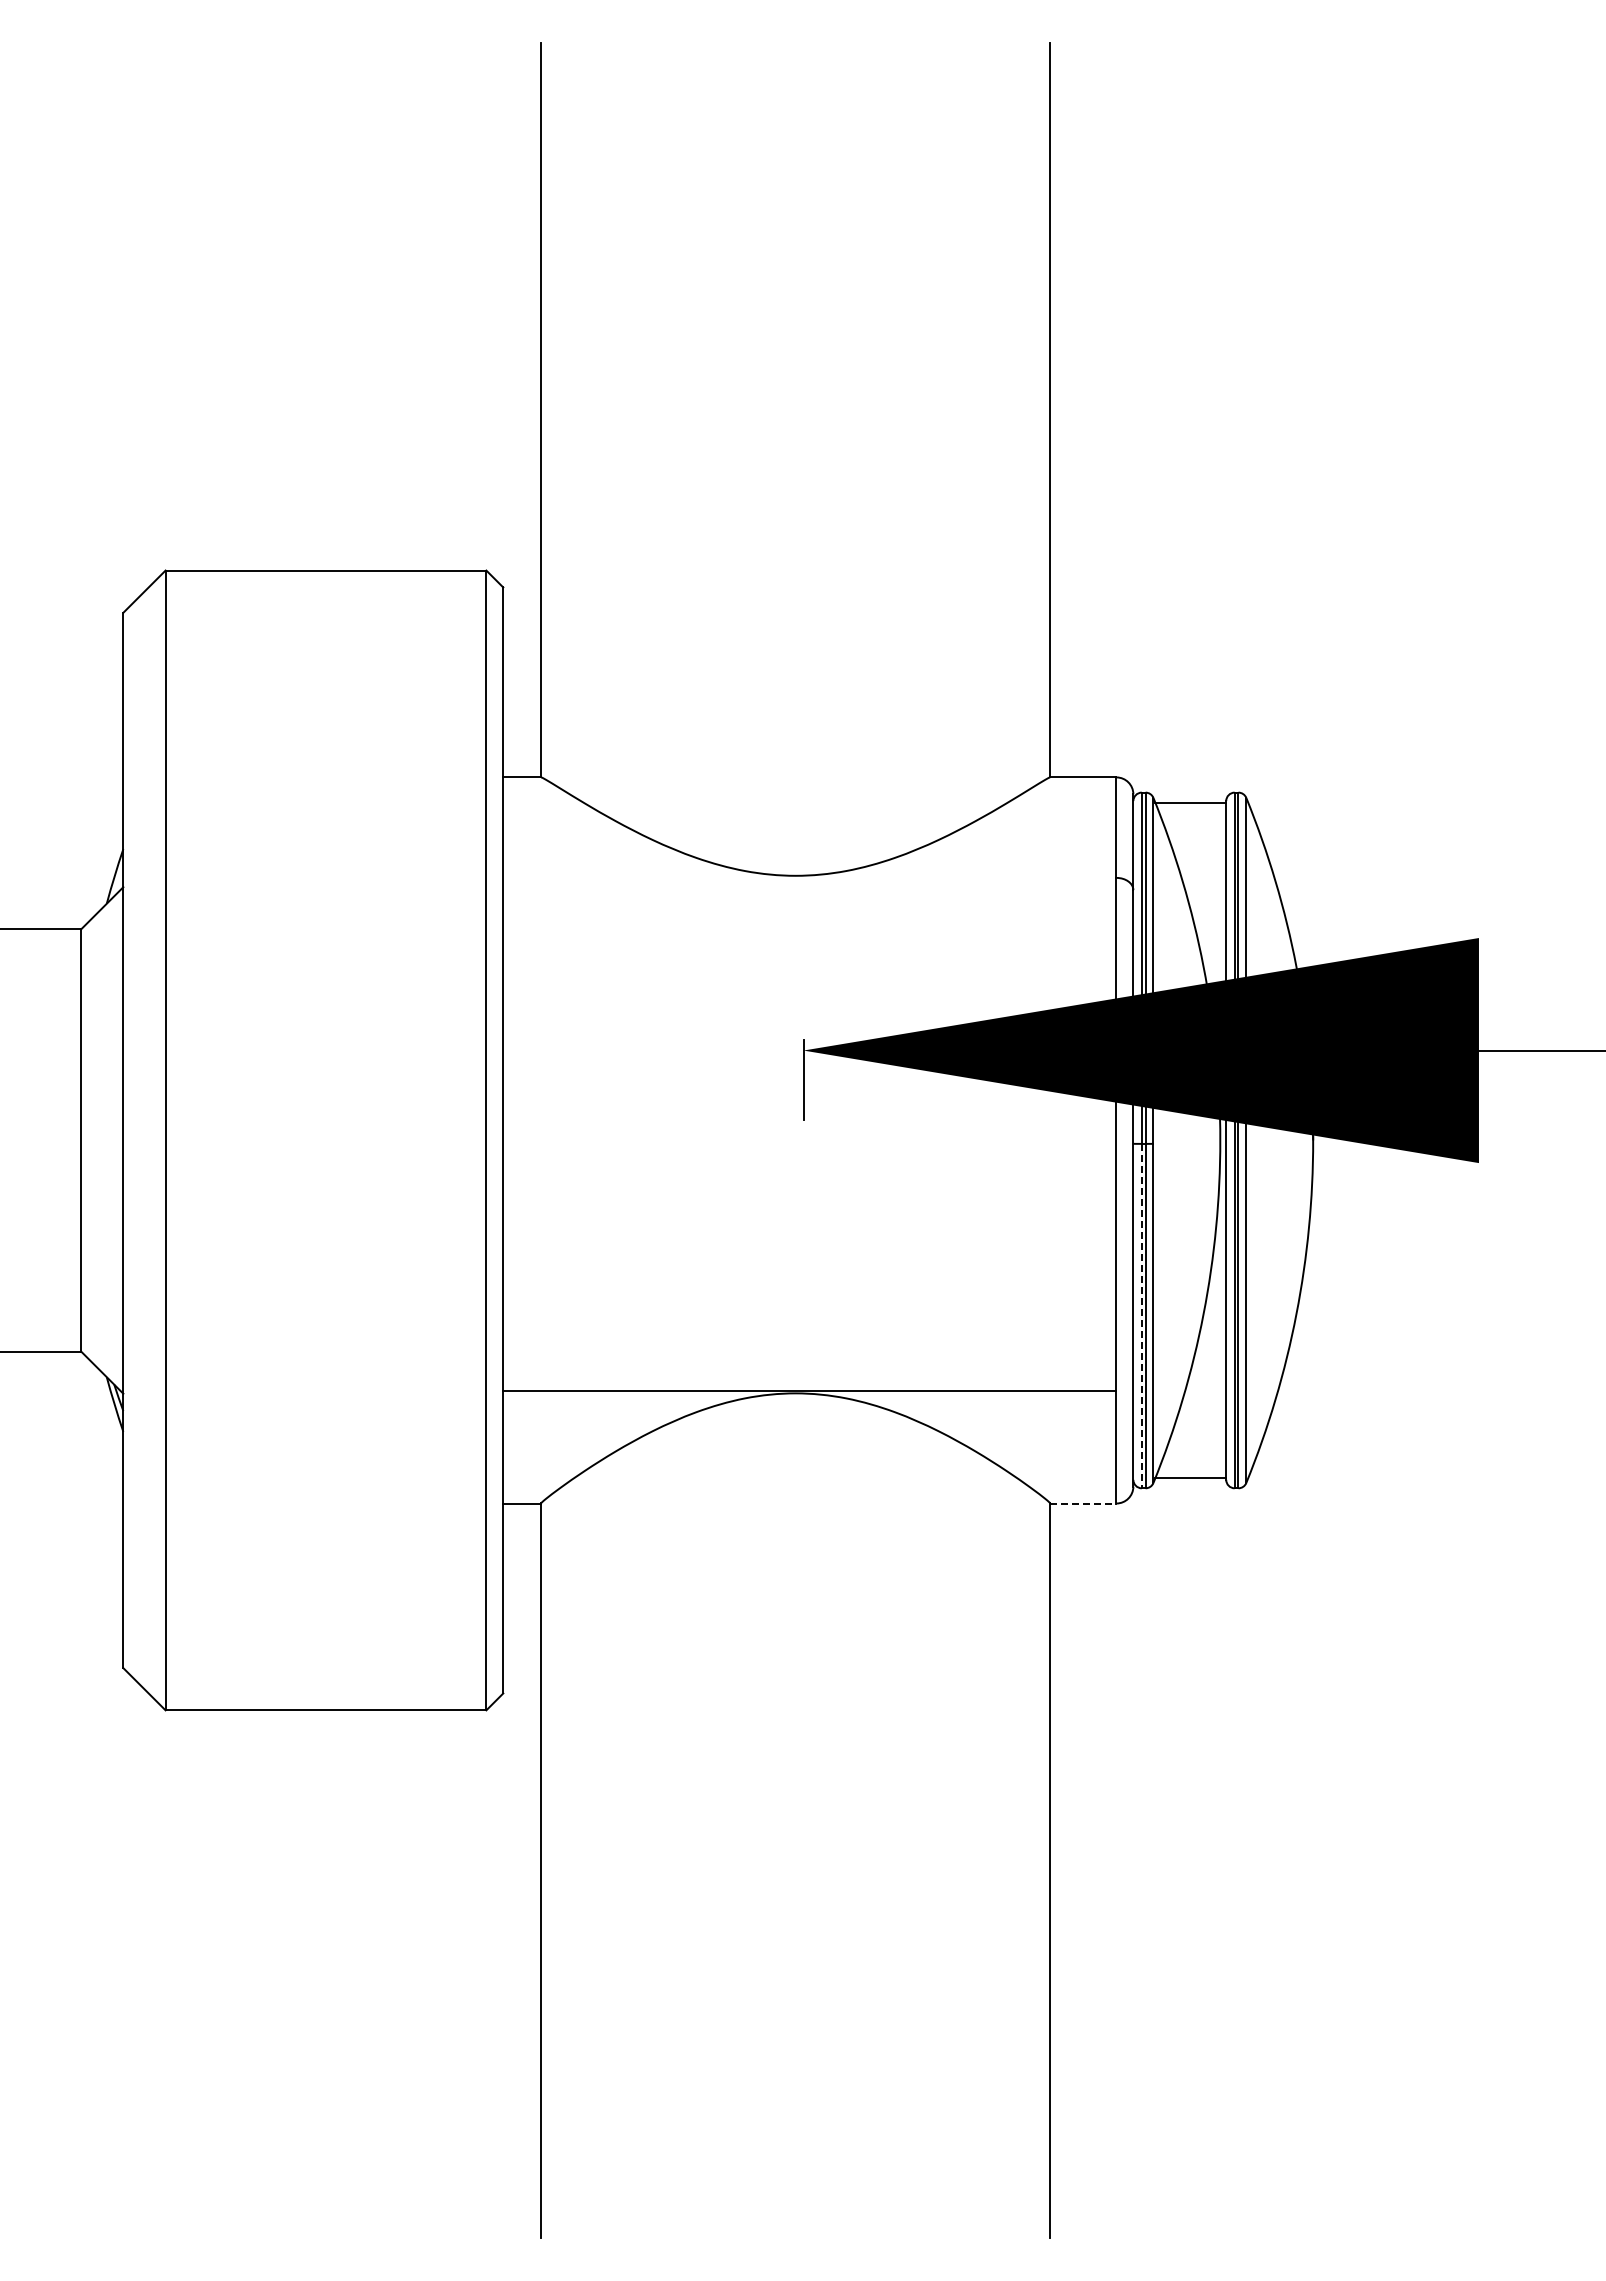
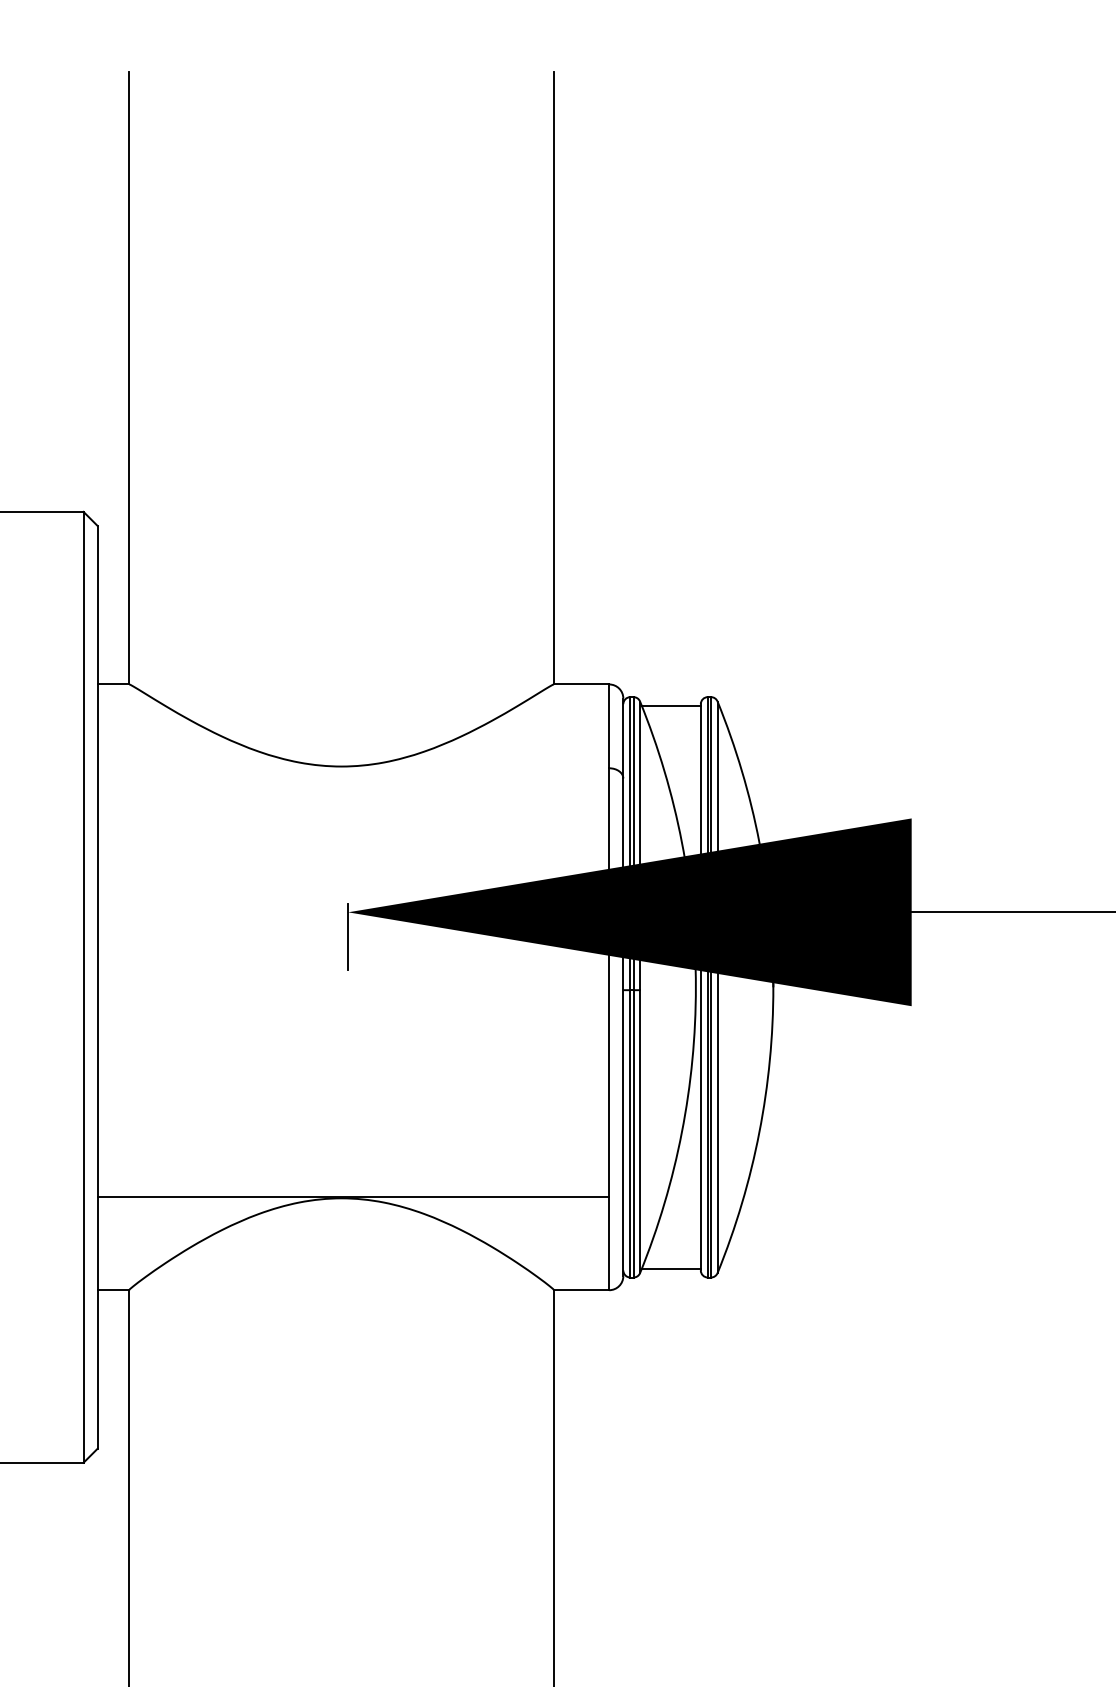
line: (1141, 1316) -> (630, 1134), dashed -> solid
line: (1083, 1503) -> (581, 1290), dashed -> solid

